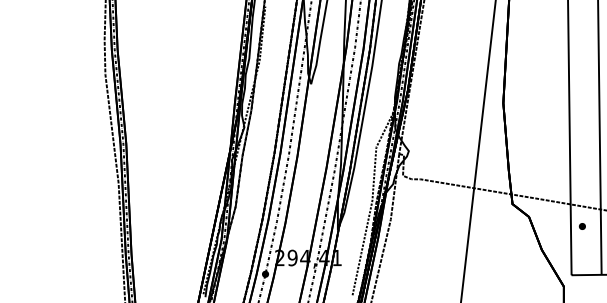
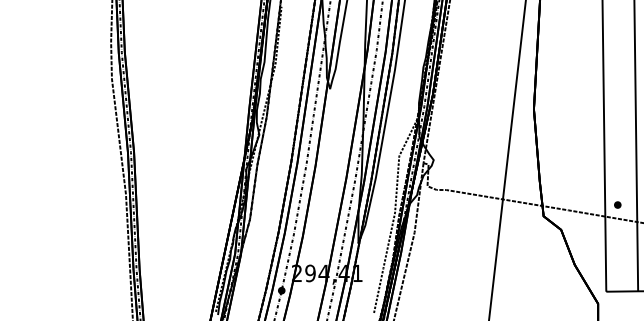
part: (582, 225) -> (617, 204), moved

